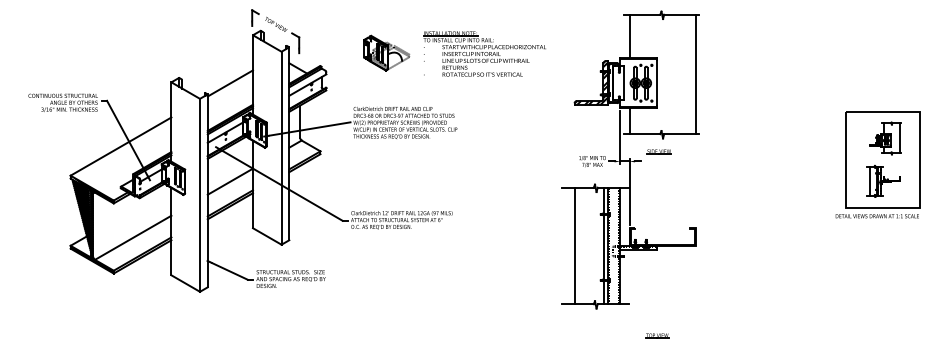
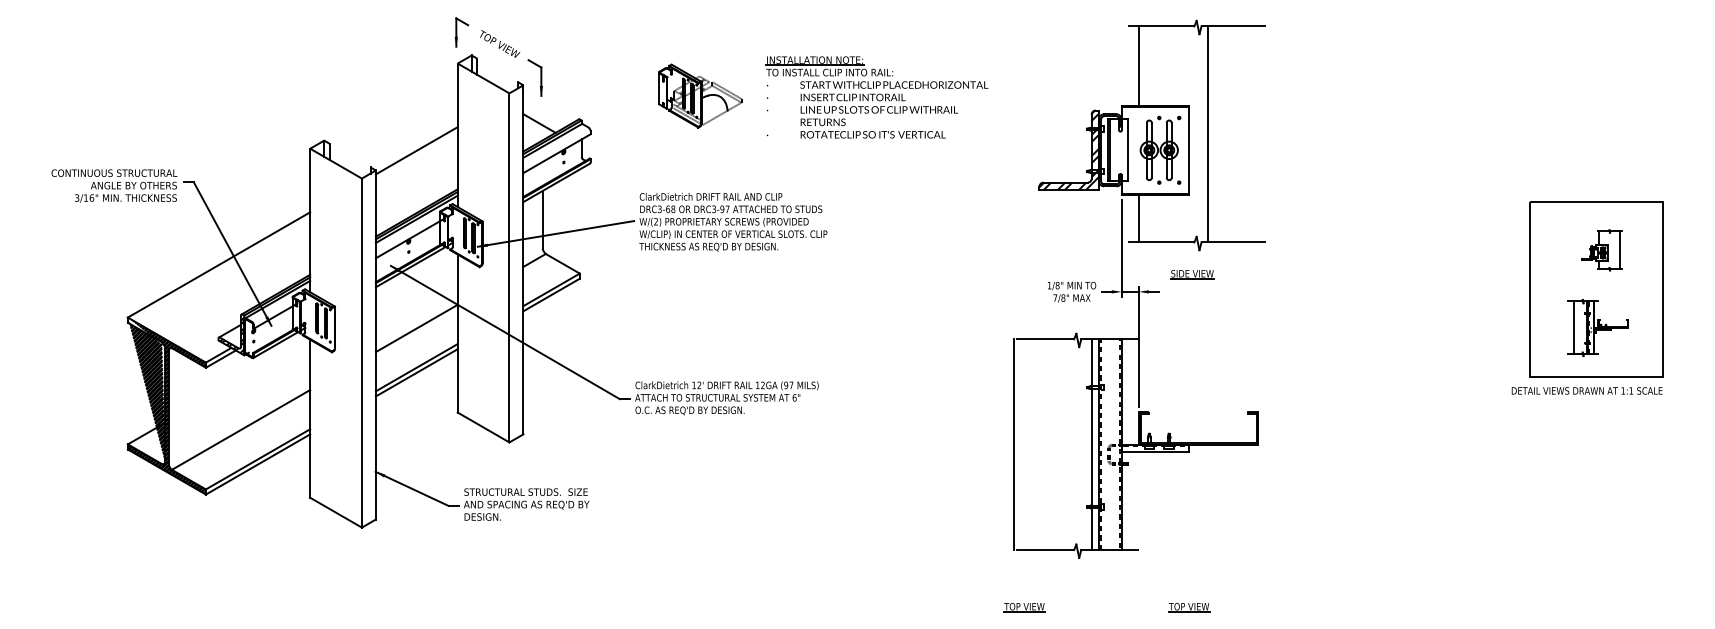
line: (695, 74) -> (1207, 134), moved
part: (885, 138) -> (1601, 250), size x0.7
line: (574, 245) -> (1013, 443), moved
part: (566, 335) -> (1024, 606), added

